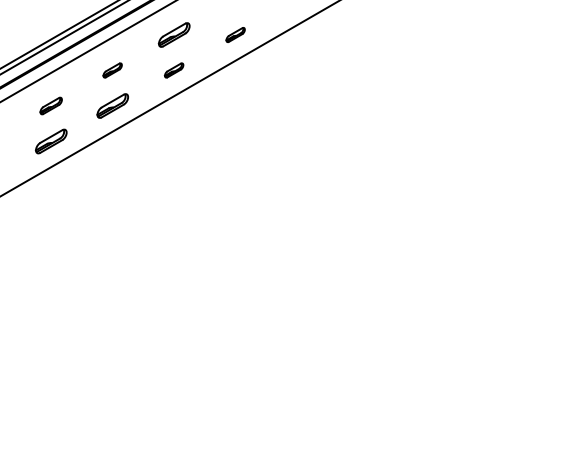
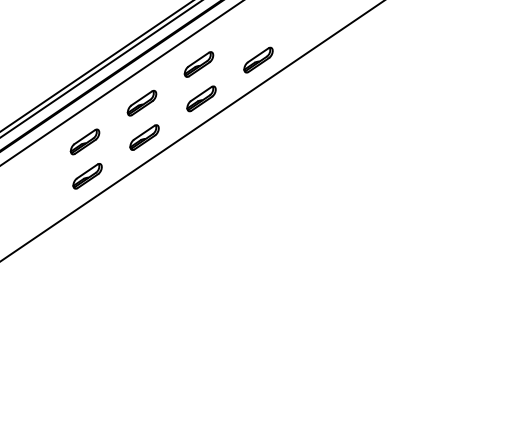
part: (235, 34) -> (258, 59), size x1.67
part: (112, 70) -> (141, 103), size x1.67
part: (173, 70) -> (200, 98), size x1.67
part: (50, 105) -> (84, 141), size x1.43

